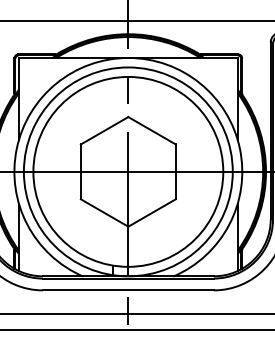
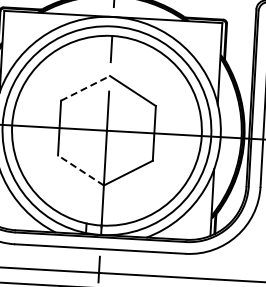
line: (105, 130) -> (86, 88), solid -> dashed
line: (104, 212) -> (80, 169), solid -> dashed

